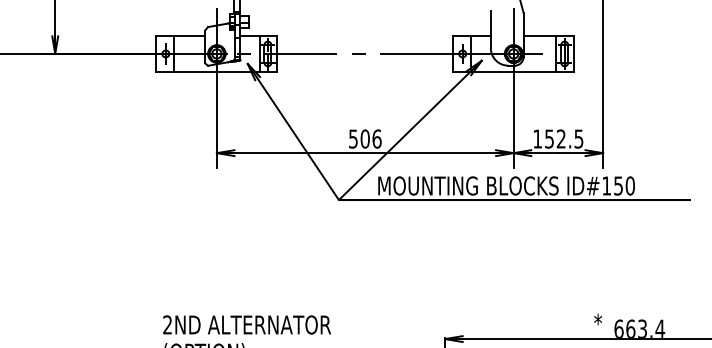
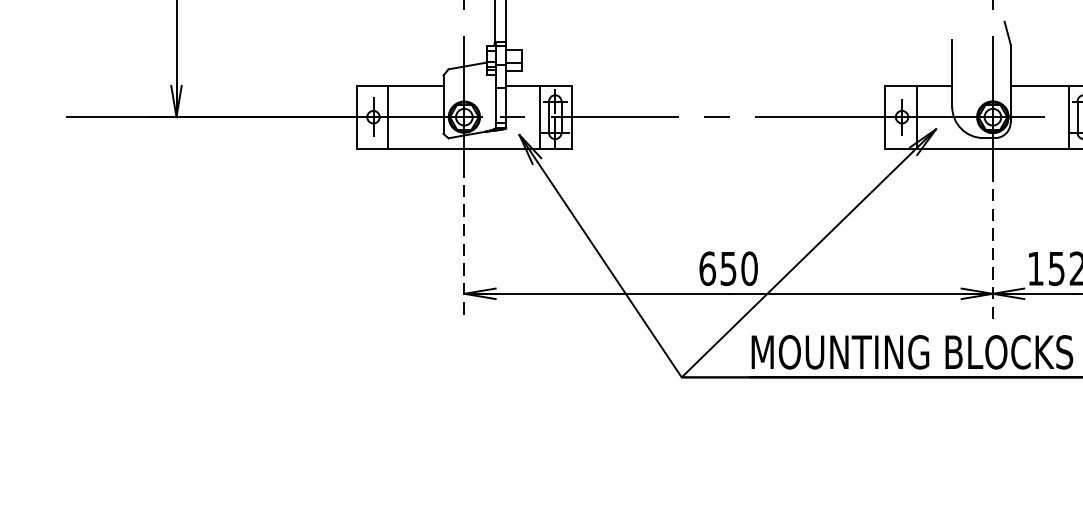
line: (216, 124) -> (463, 242), solid -> dashed
line: (513, 126) -> (992, 246), solid -> dashed
text: (365, 138) -> (729, 267), 506 -> 650

